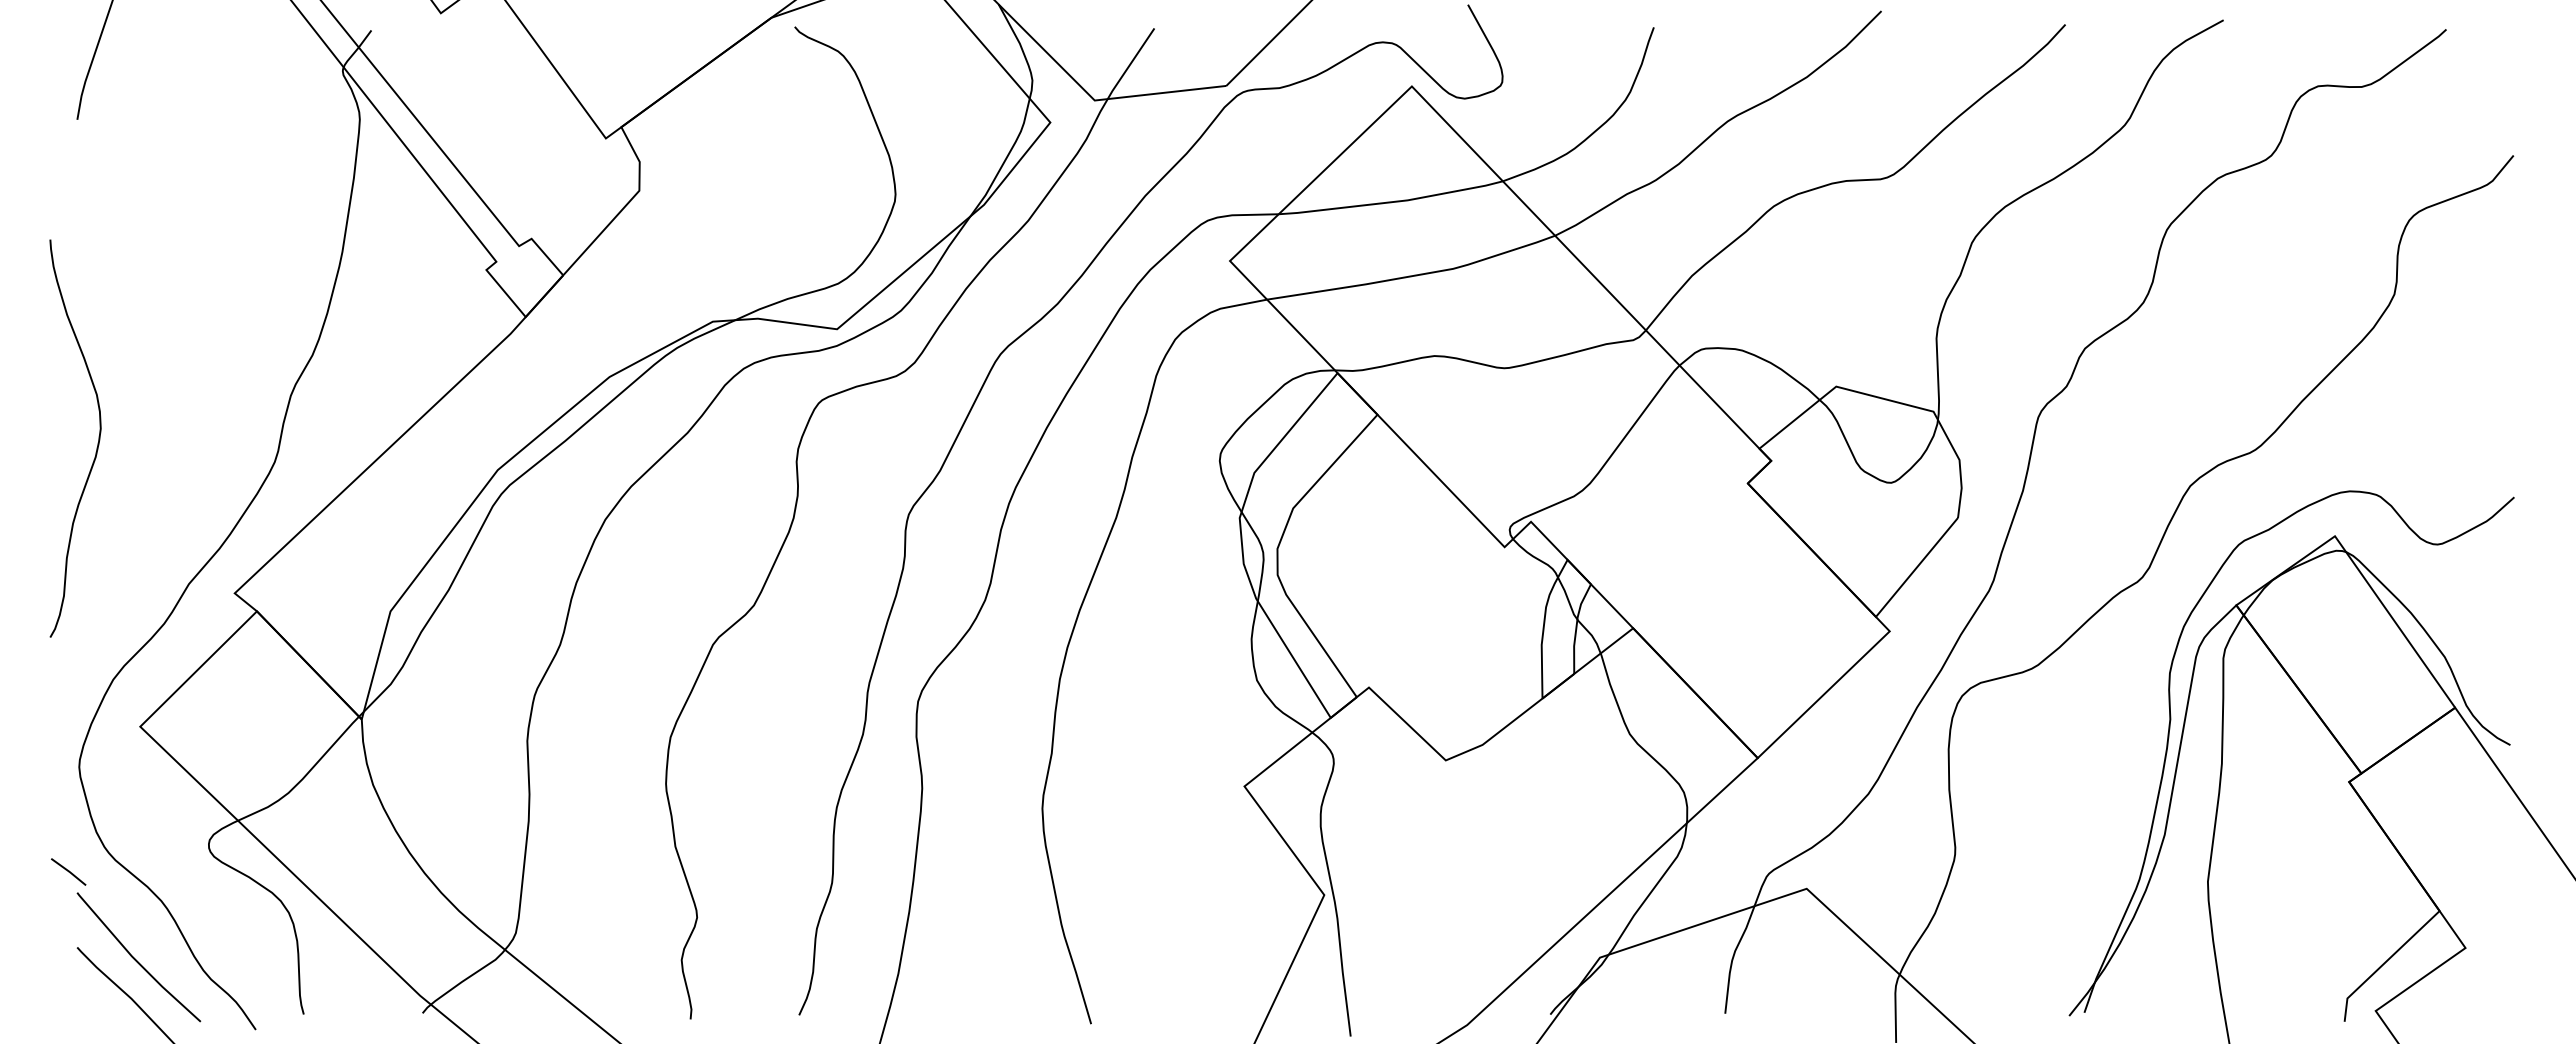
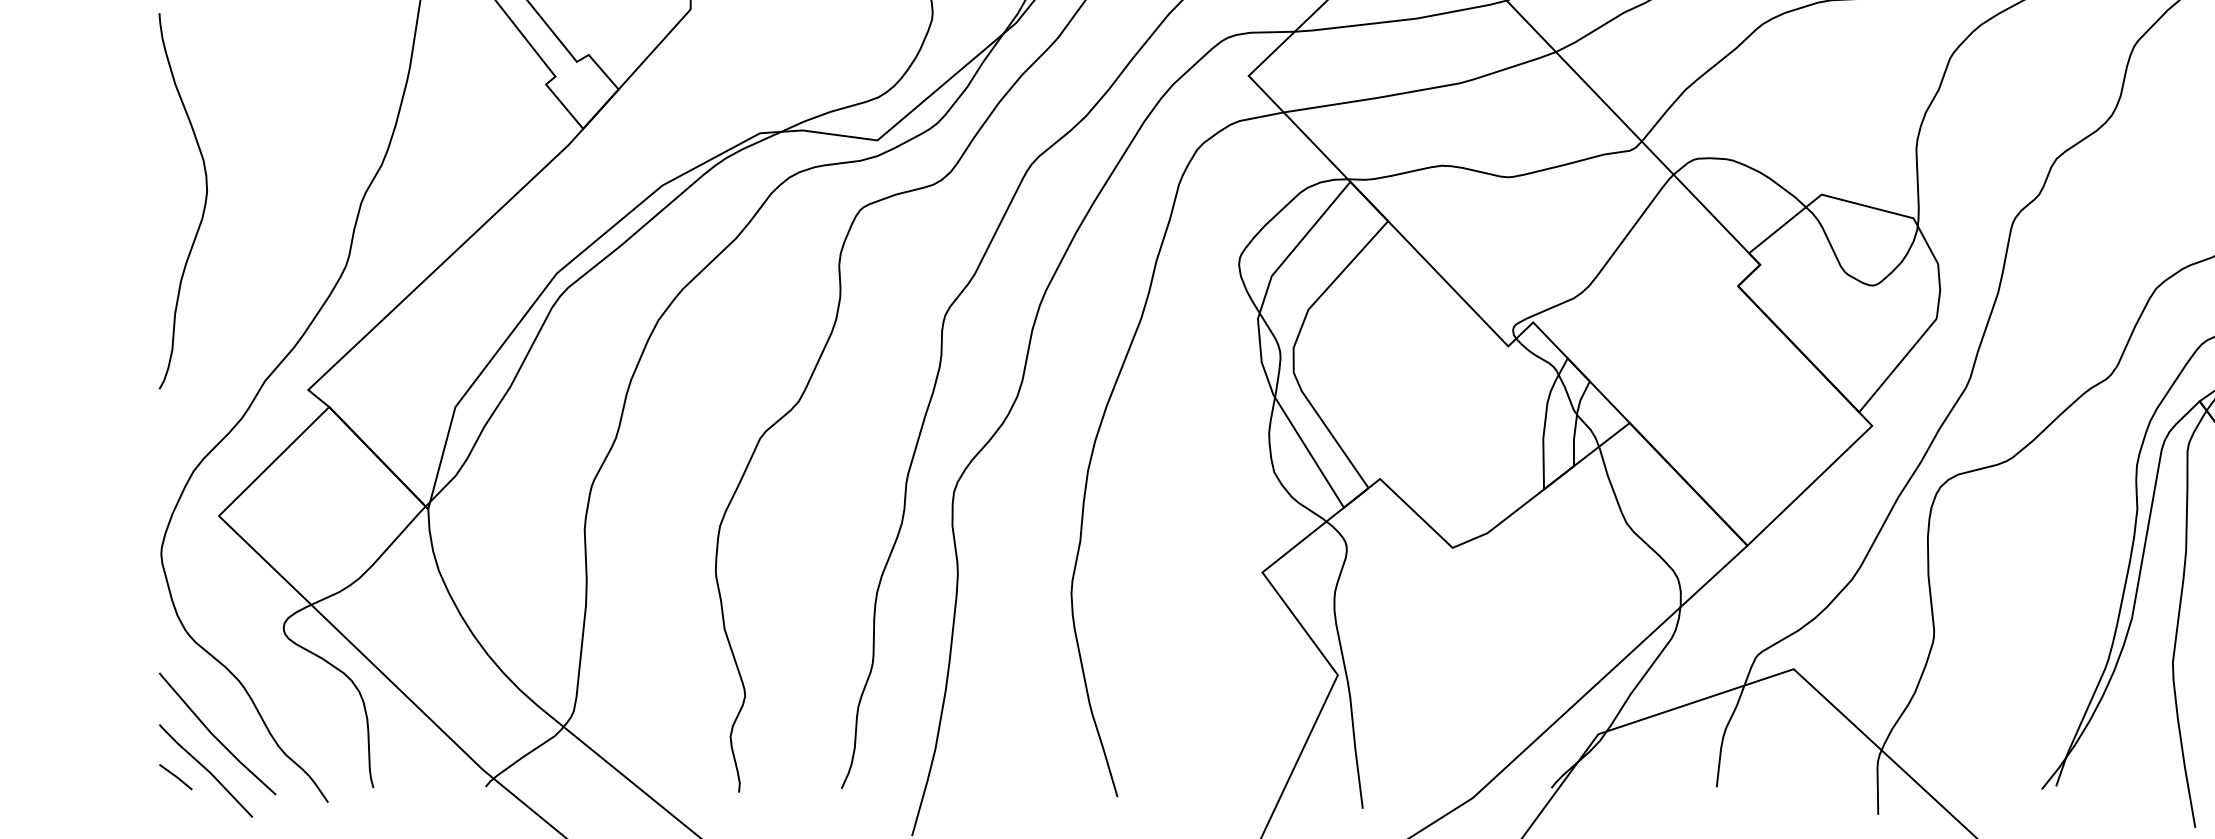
curve: (97, 443) -> (204, 205), moved
line: (68, 871) -> (175, 776), moved

